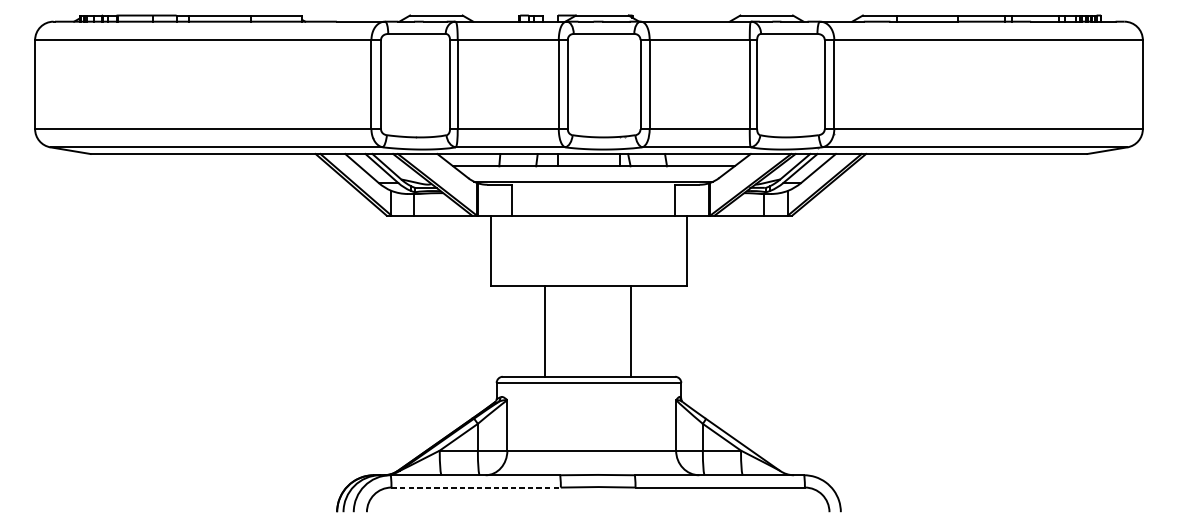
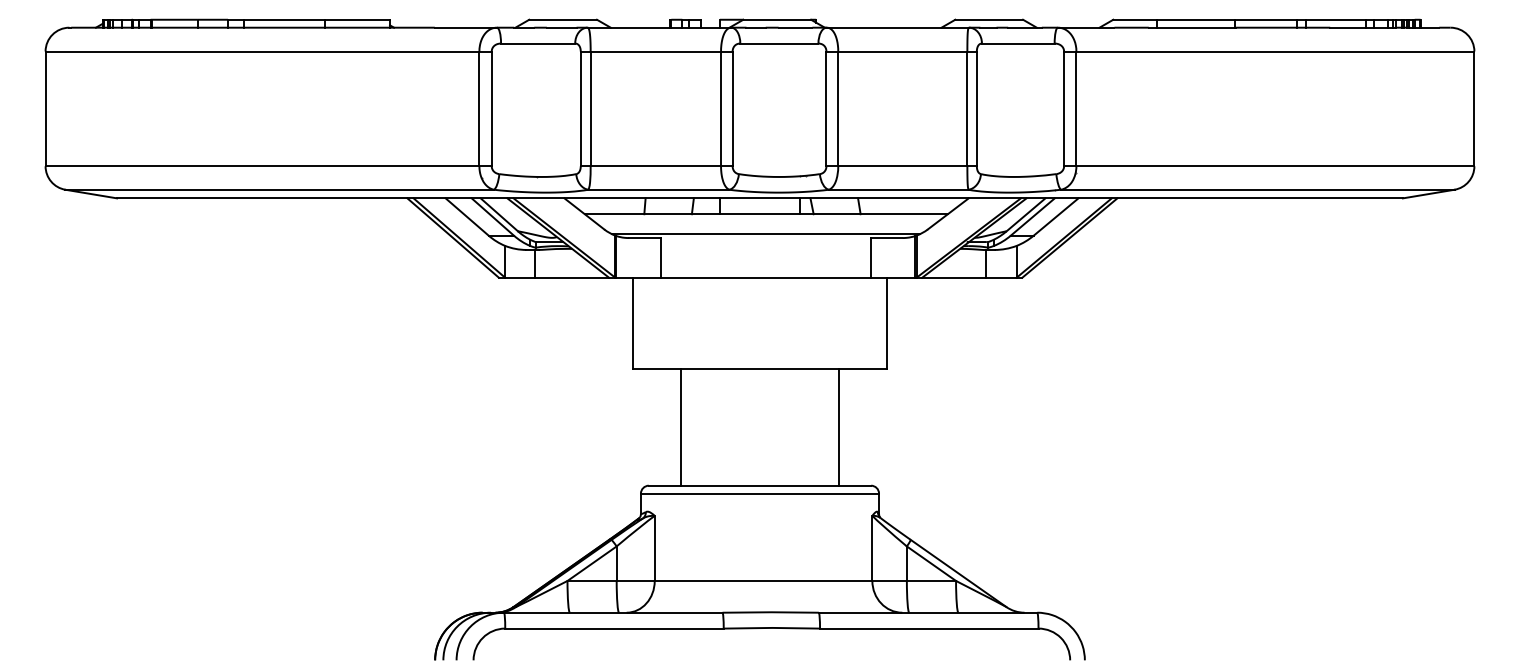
line: (545, 331) -> (680, 427), moved
line: (631, 331) -> (839, 427), moved
line: (476, 487) -> (614, 628), dashed -> solid

